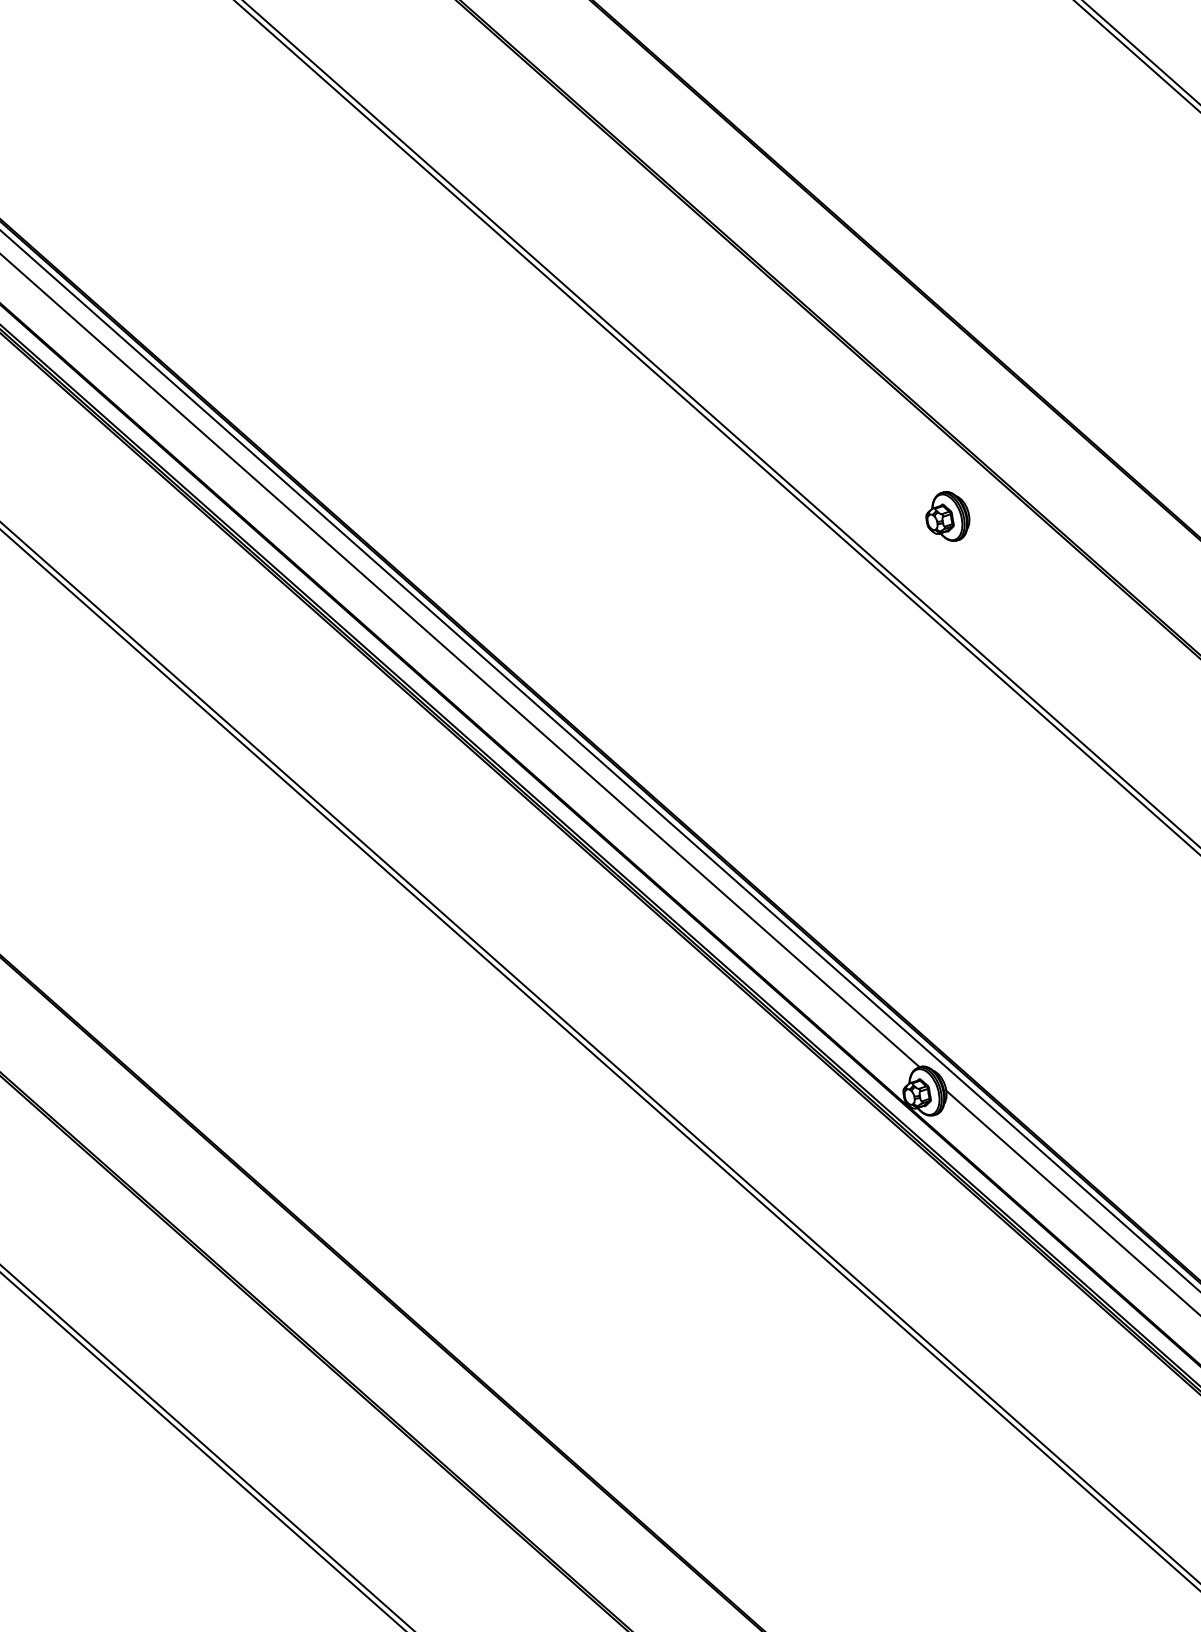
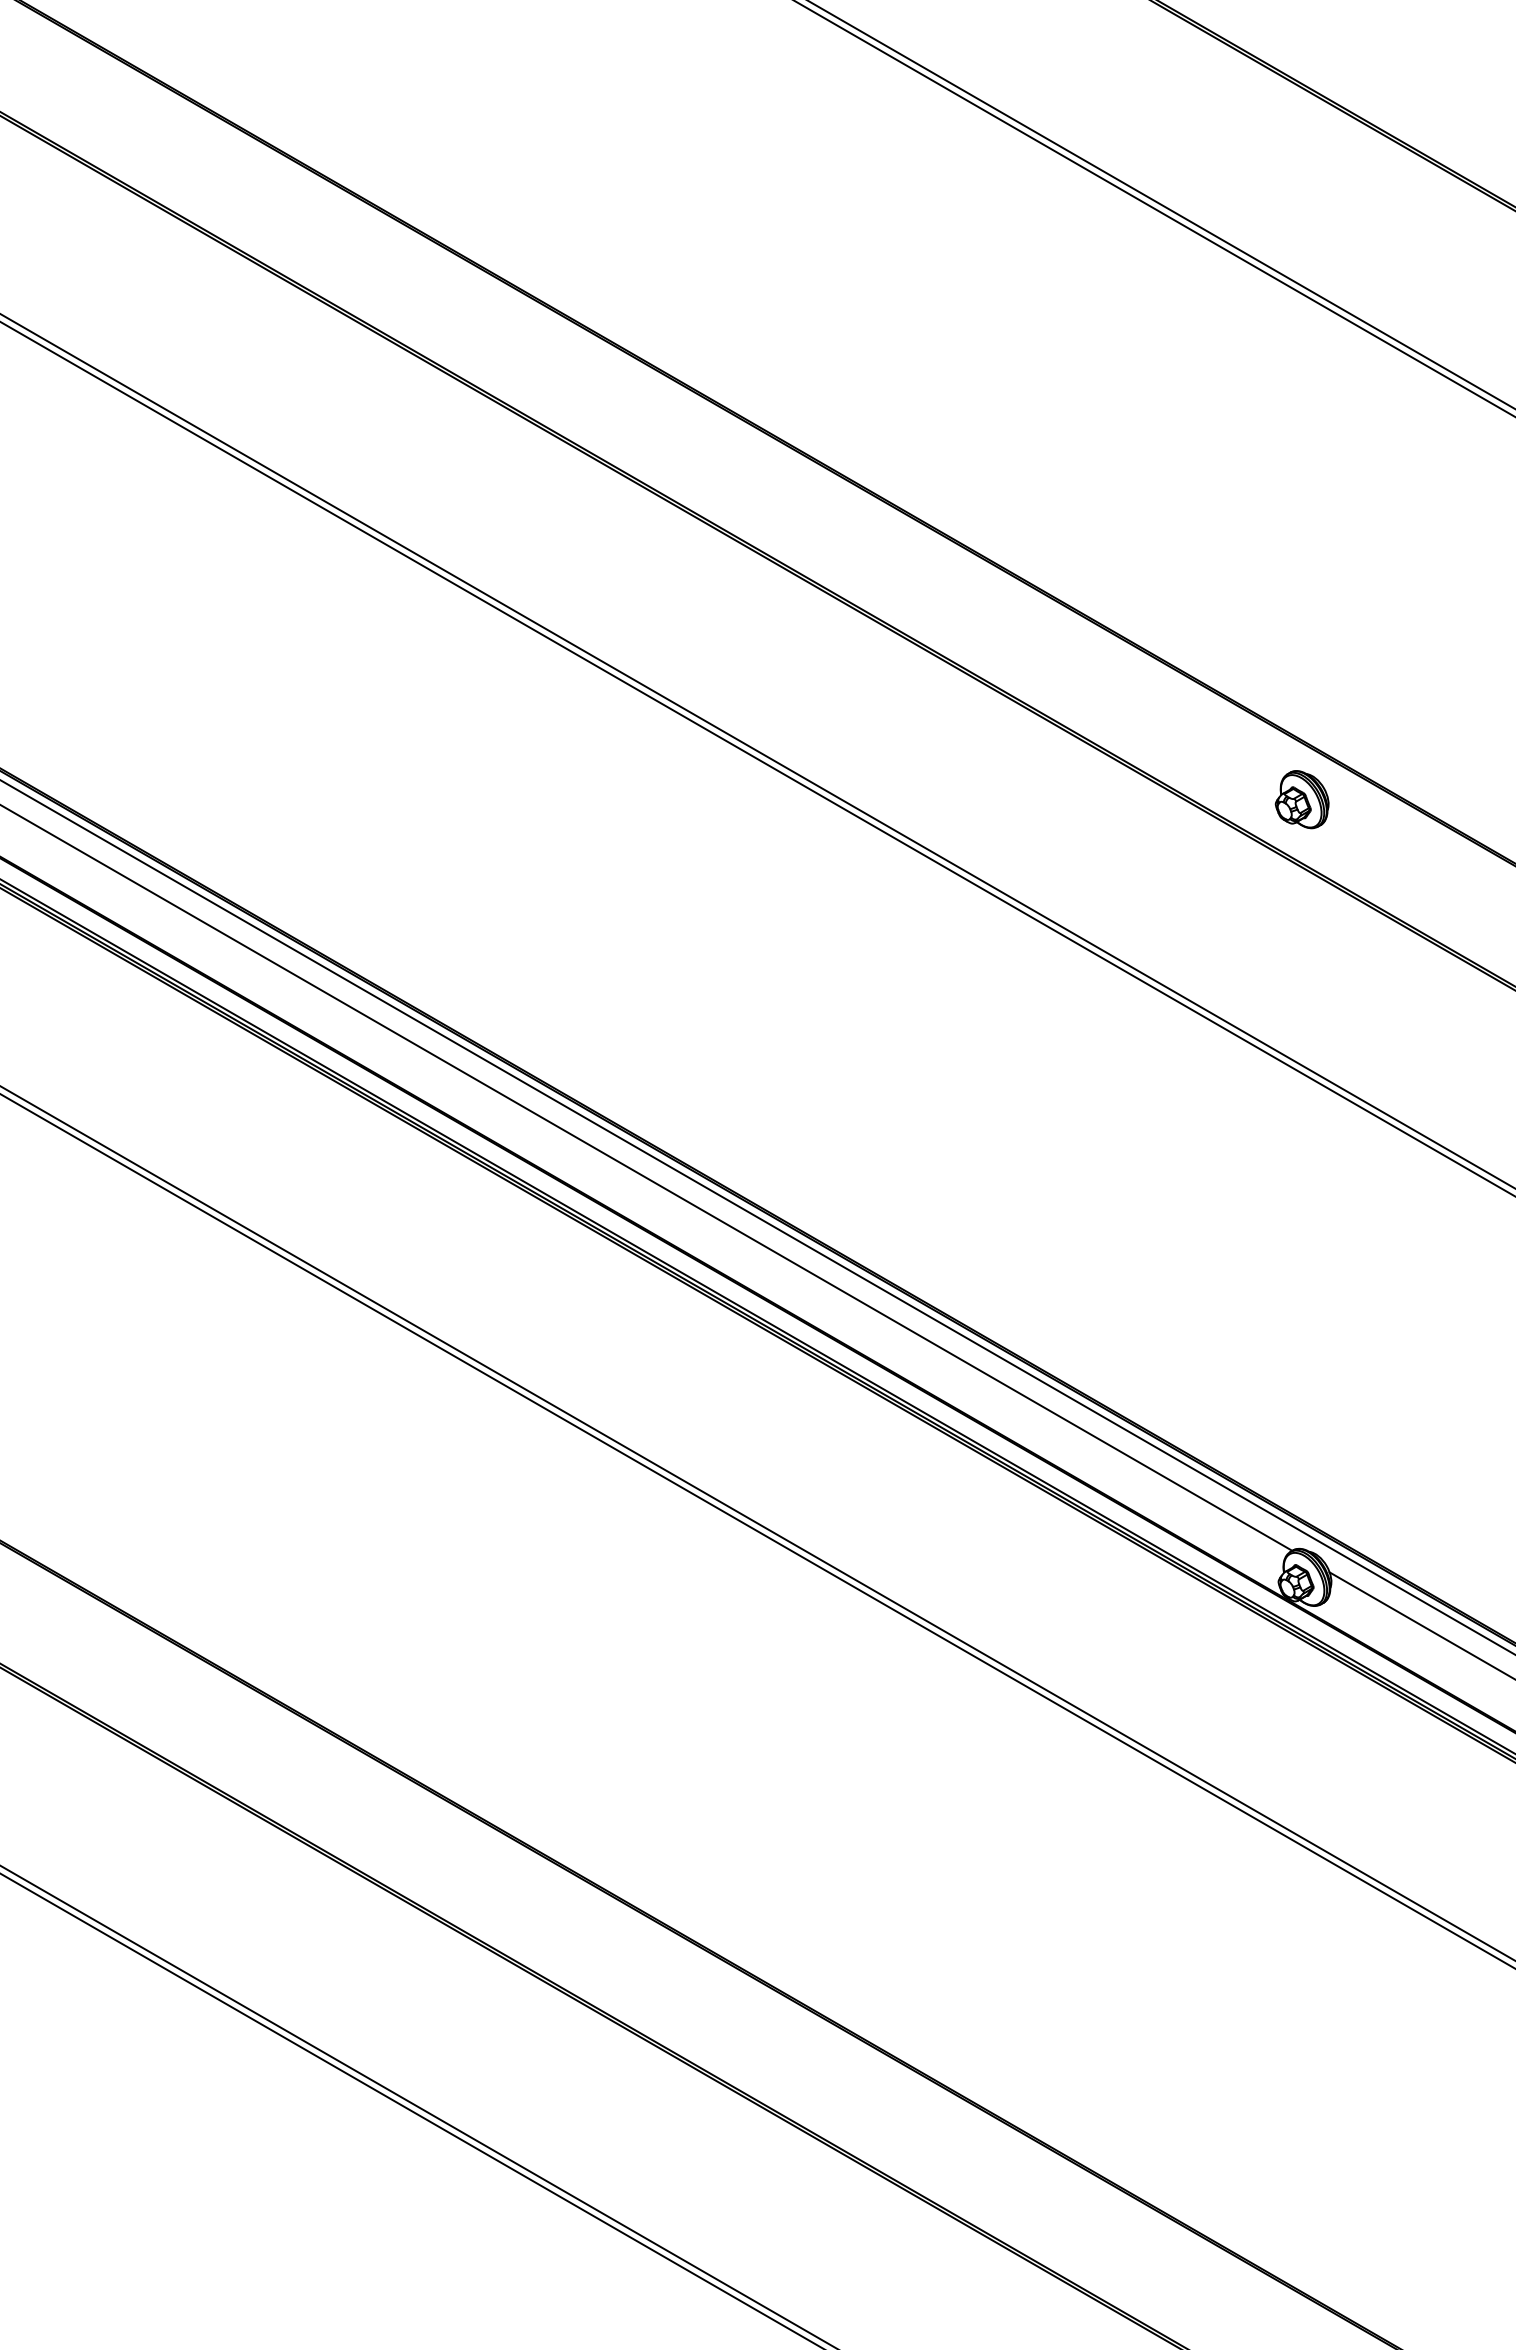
part: (947, 515) -> (1301, 799), moved

